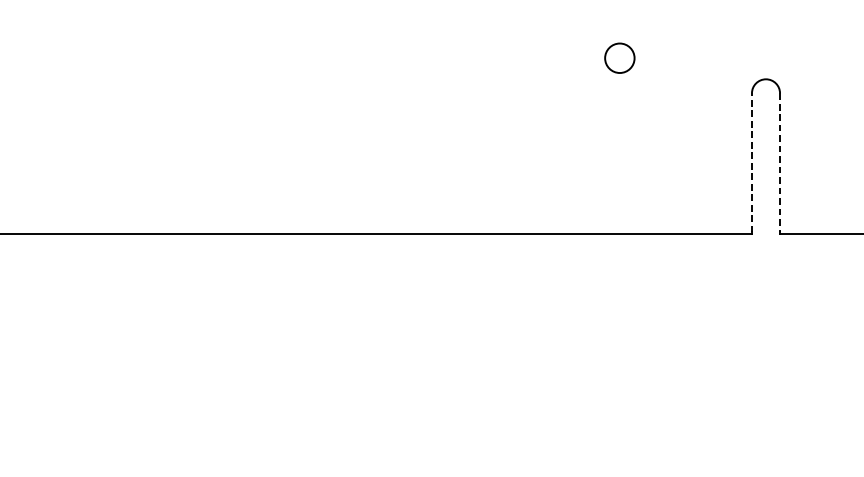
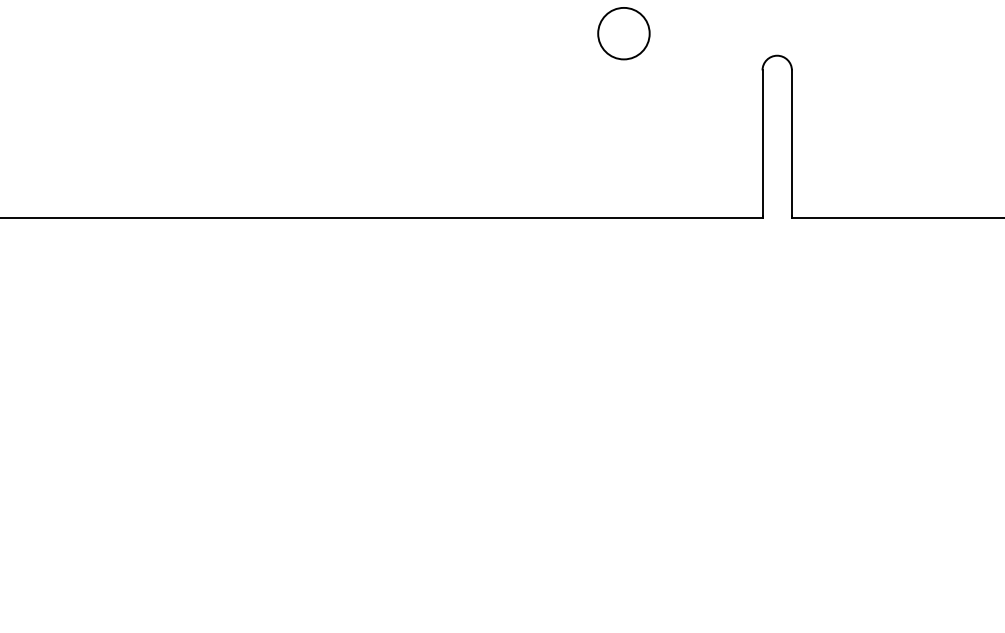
circle: (619, 58) -> (623, 33), size x1.67
line: (751, 163) -> (762, 143), dashed -> solid
line: (779, 163) -> (791, 143), dashed -> solid

